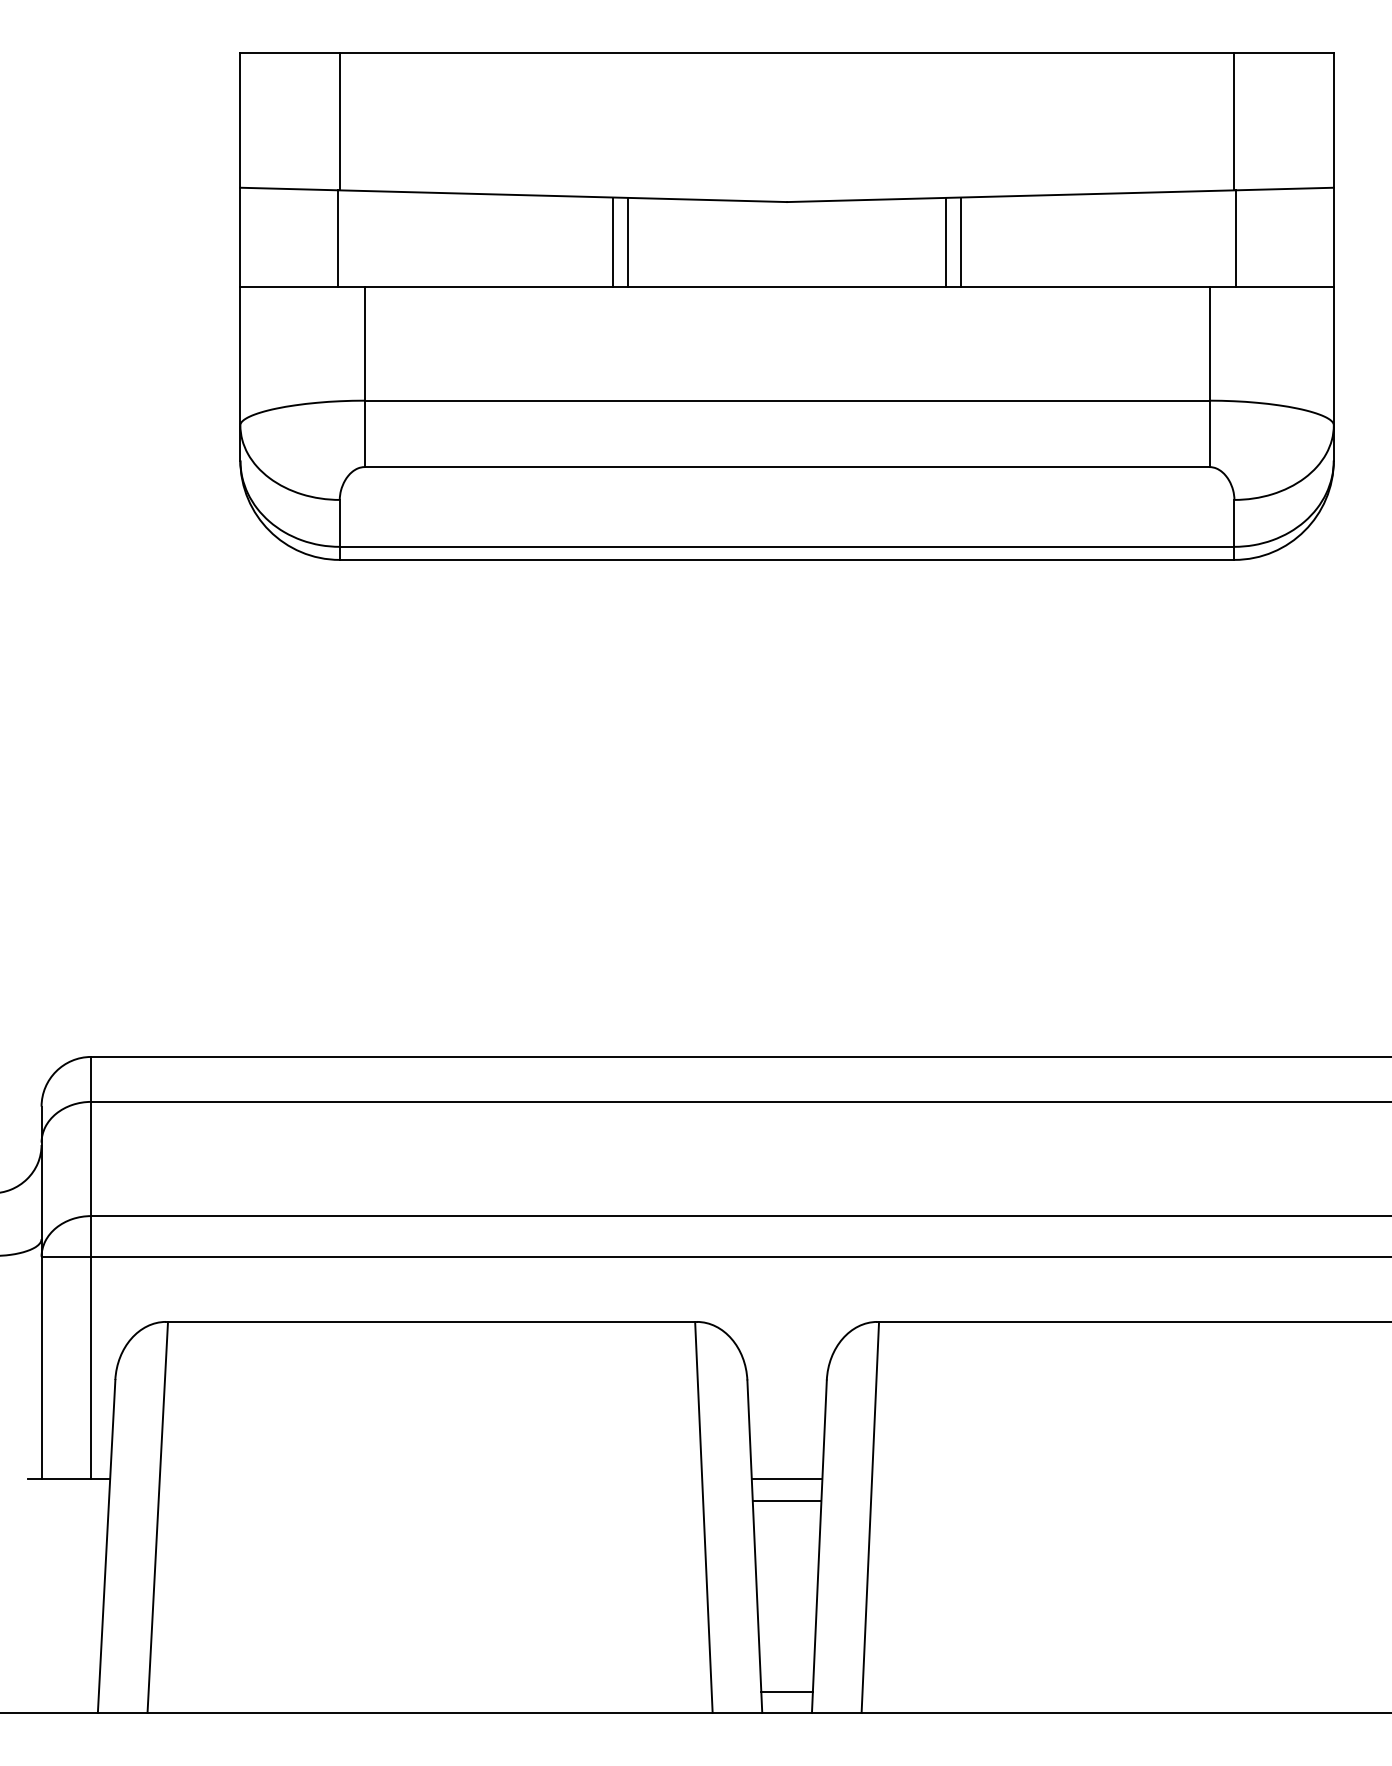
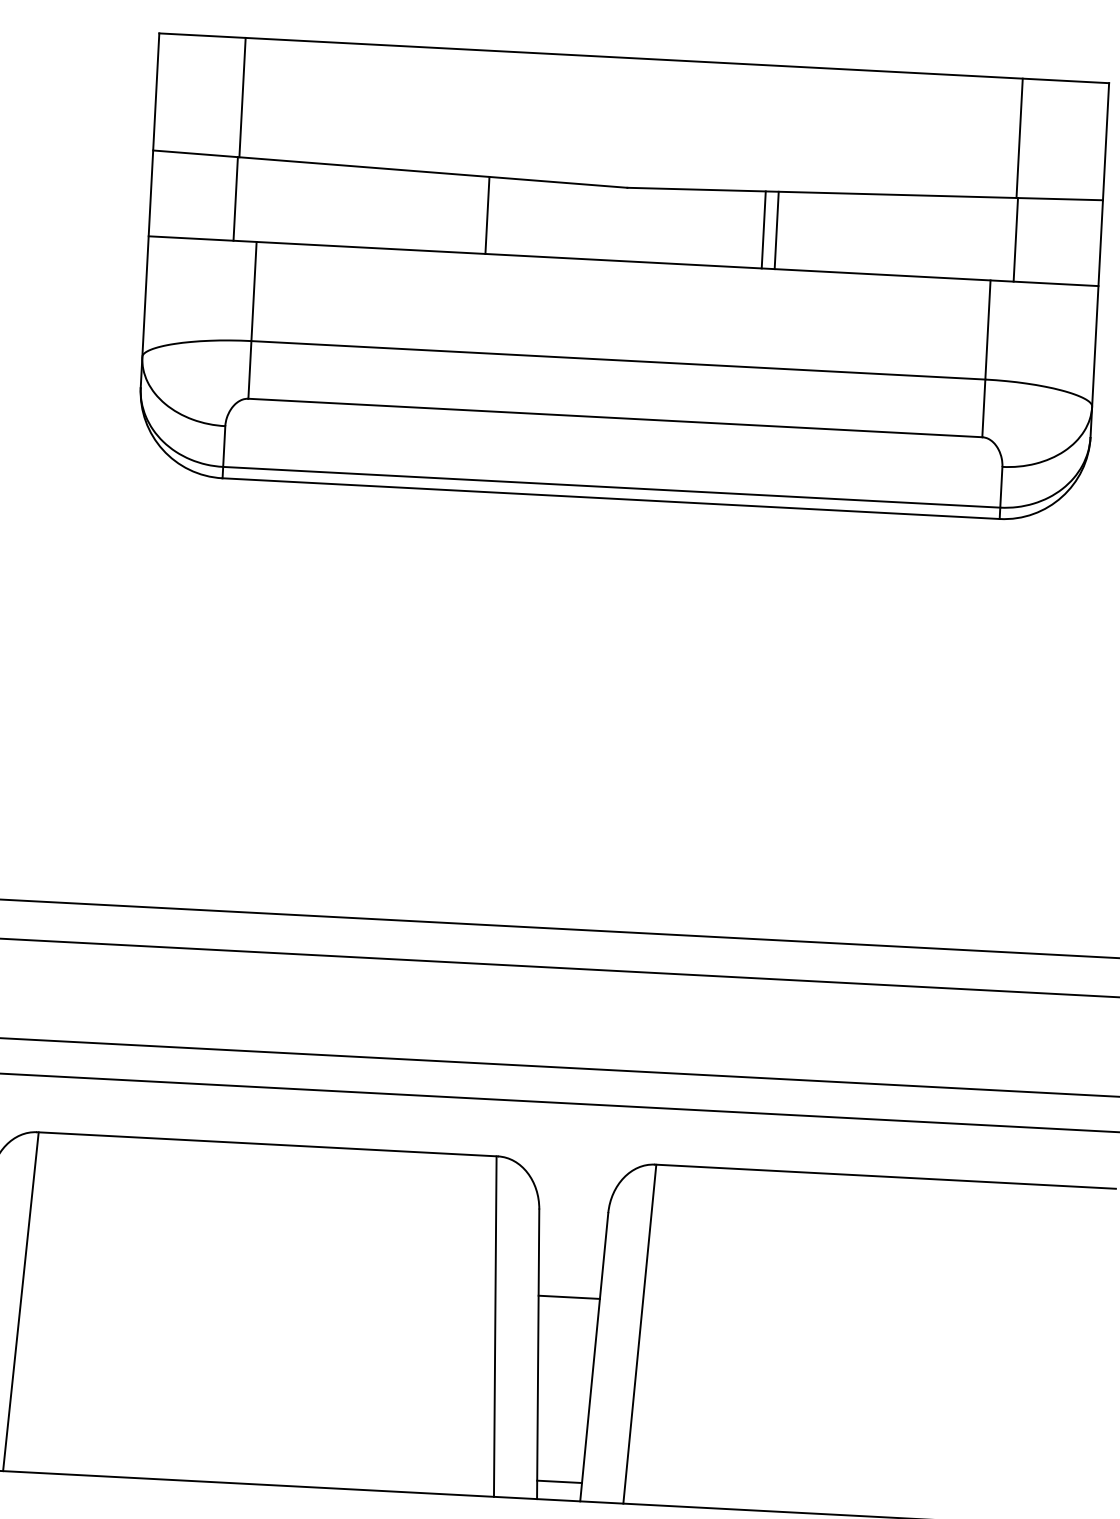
line: (613, 241) -> (474, 214), removed
line: (786, 1500) -> (567, 1315), removed

